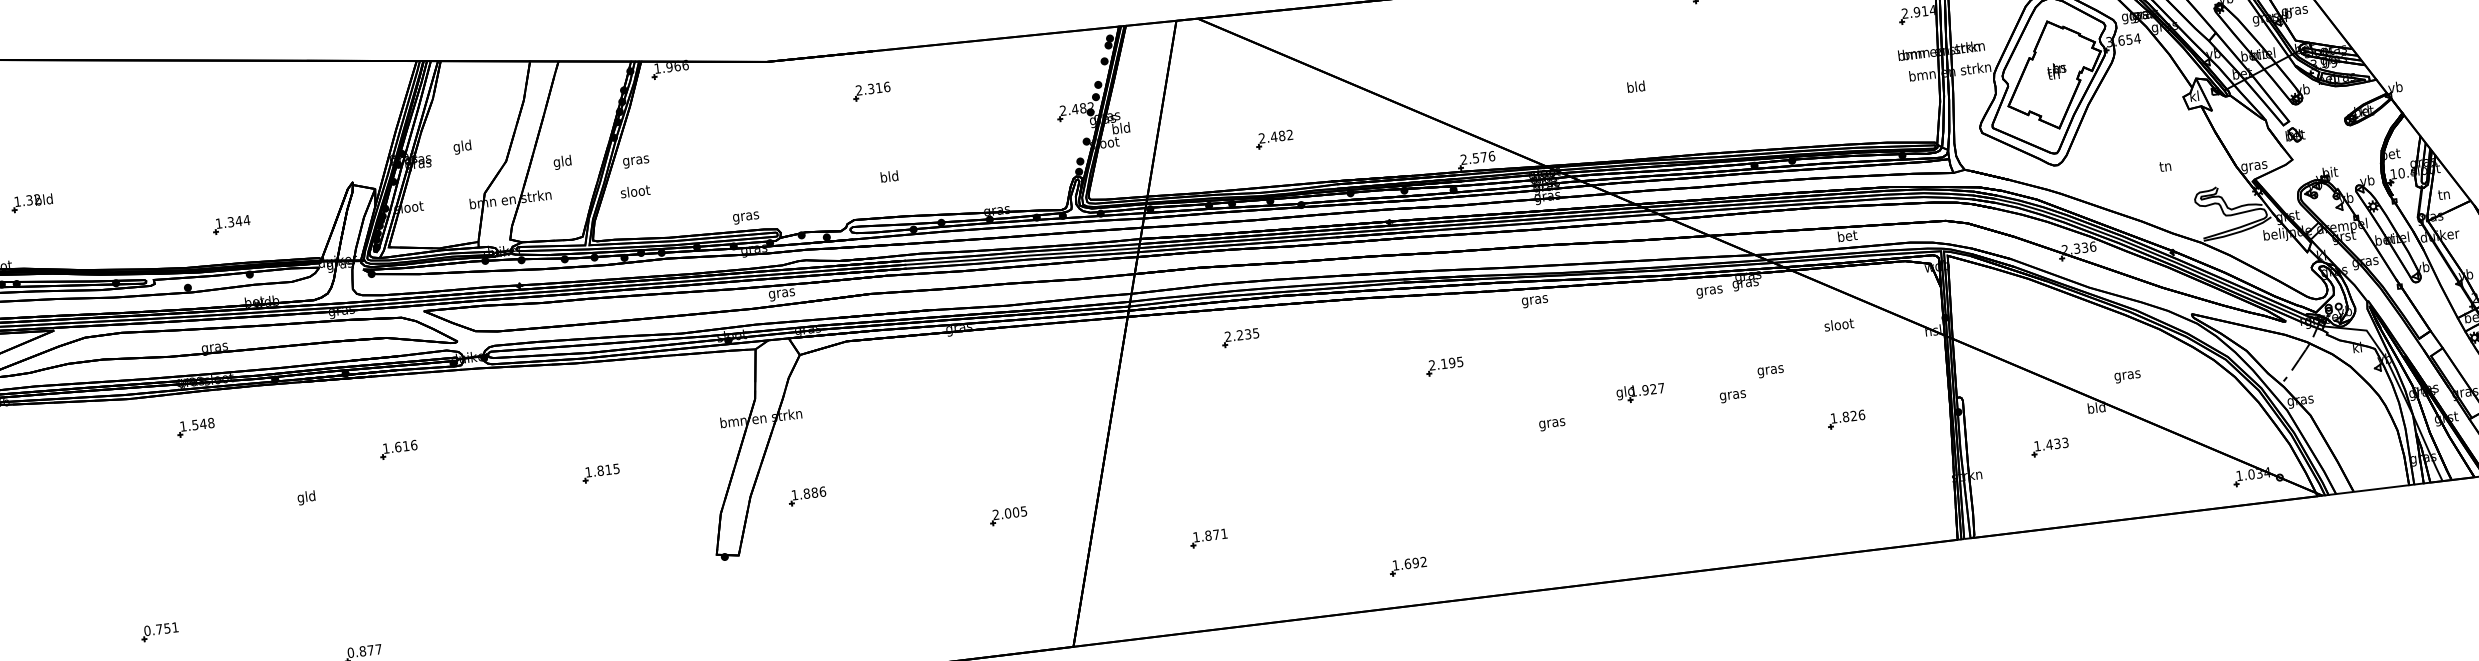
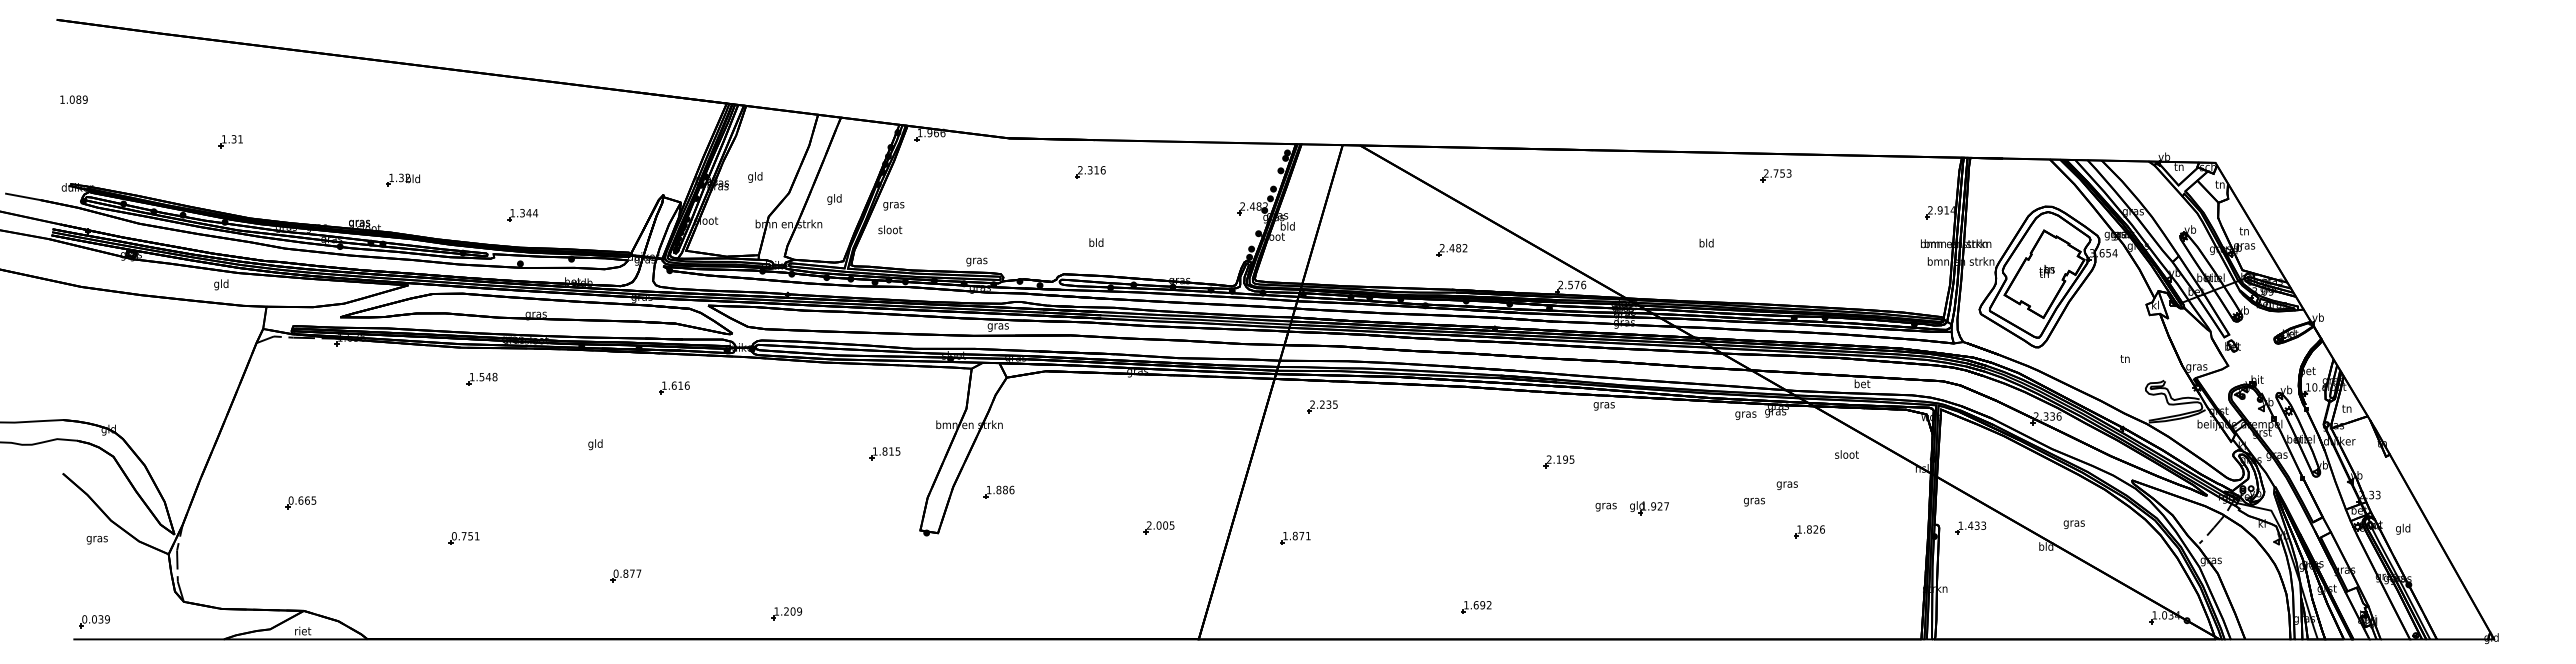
part: (1273, 139) -> (1451, 250), moved
part: (231, 225) -> (522, 215), moved
part: (1240, 337) -> (1322, 406), moved
part: (1443, 366) -> (1558, 461), moved
part: (1640, 393) -> (1649, 508), moved
part: (1846, 419) -> (1809, 531), moved
part: (195, 428) -> (481, 379), moved
part: (2049, 446) -> (1970, 527), moved
part: (398, 449) -> (674, 387), moved
part: (600, 473) -> (884, 453), moved
part: (1208, 537) -> (1295, 537), moved

